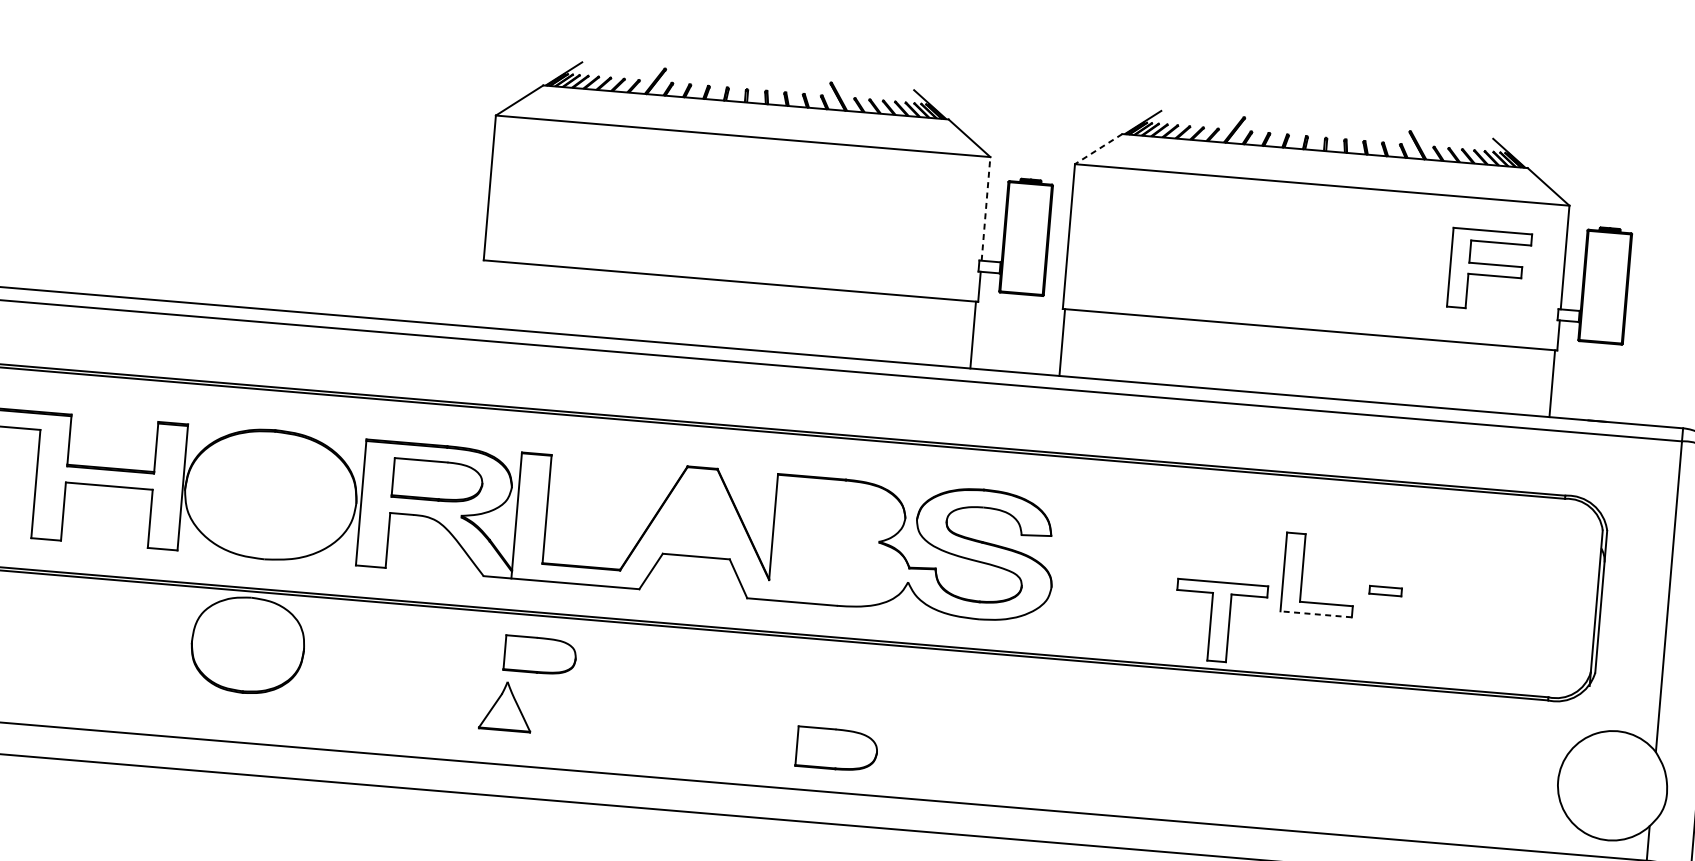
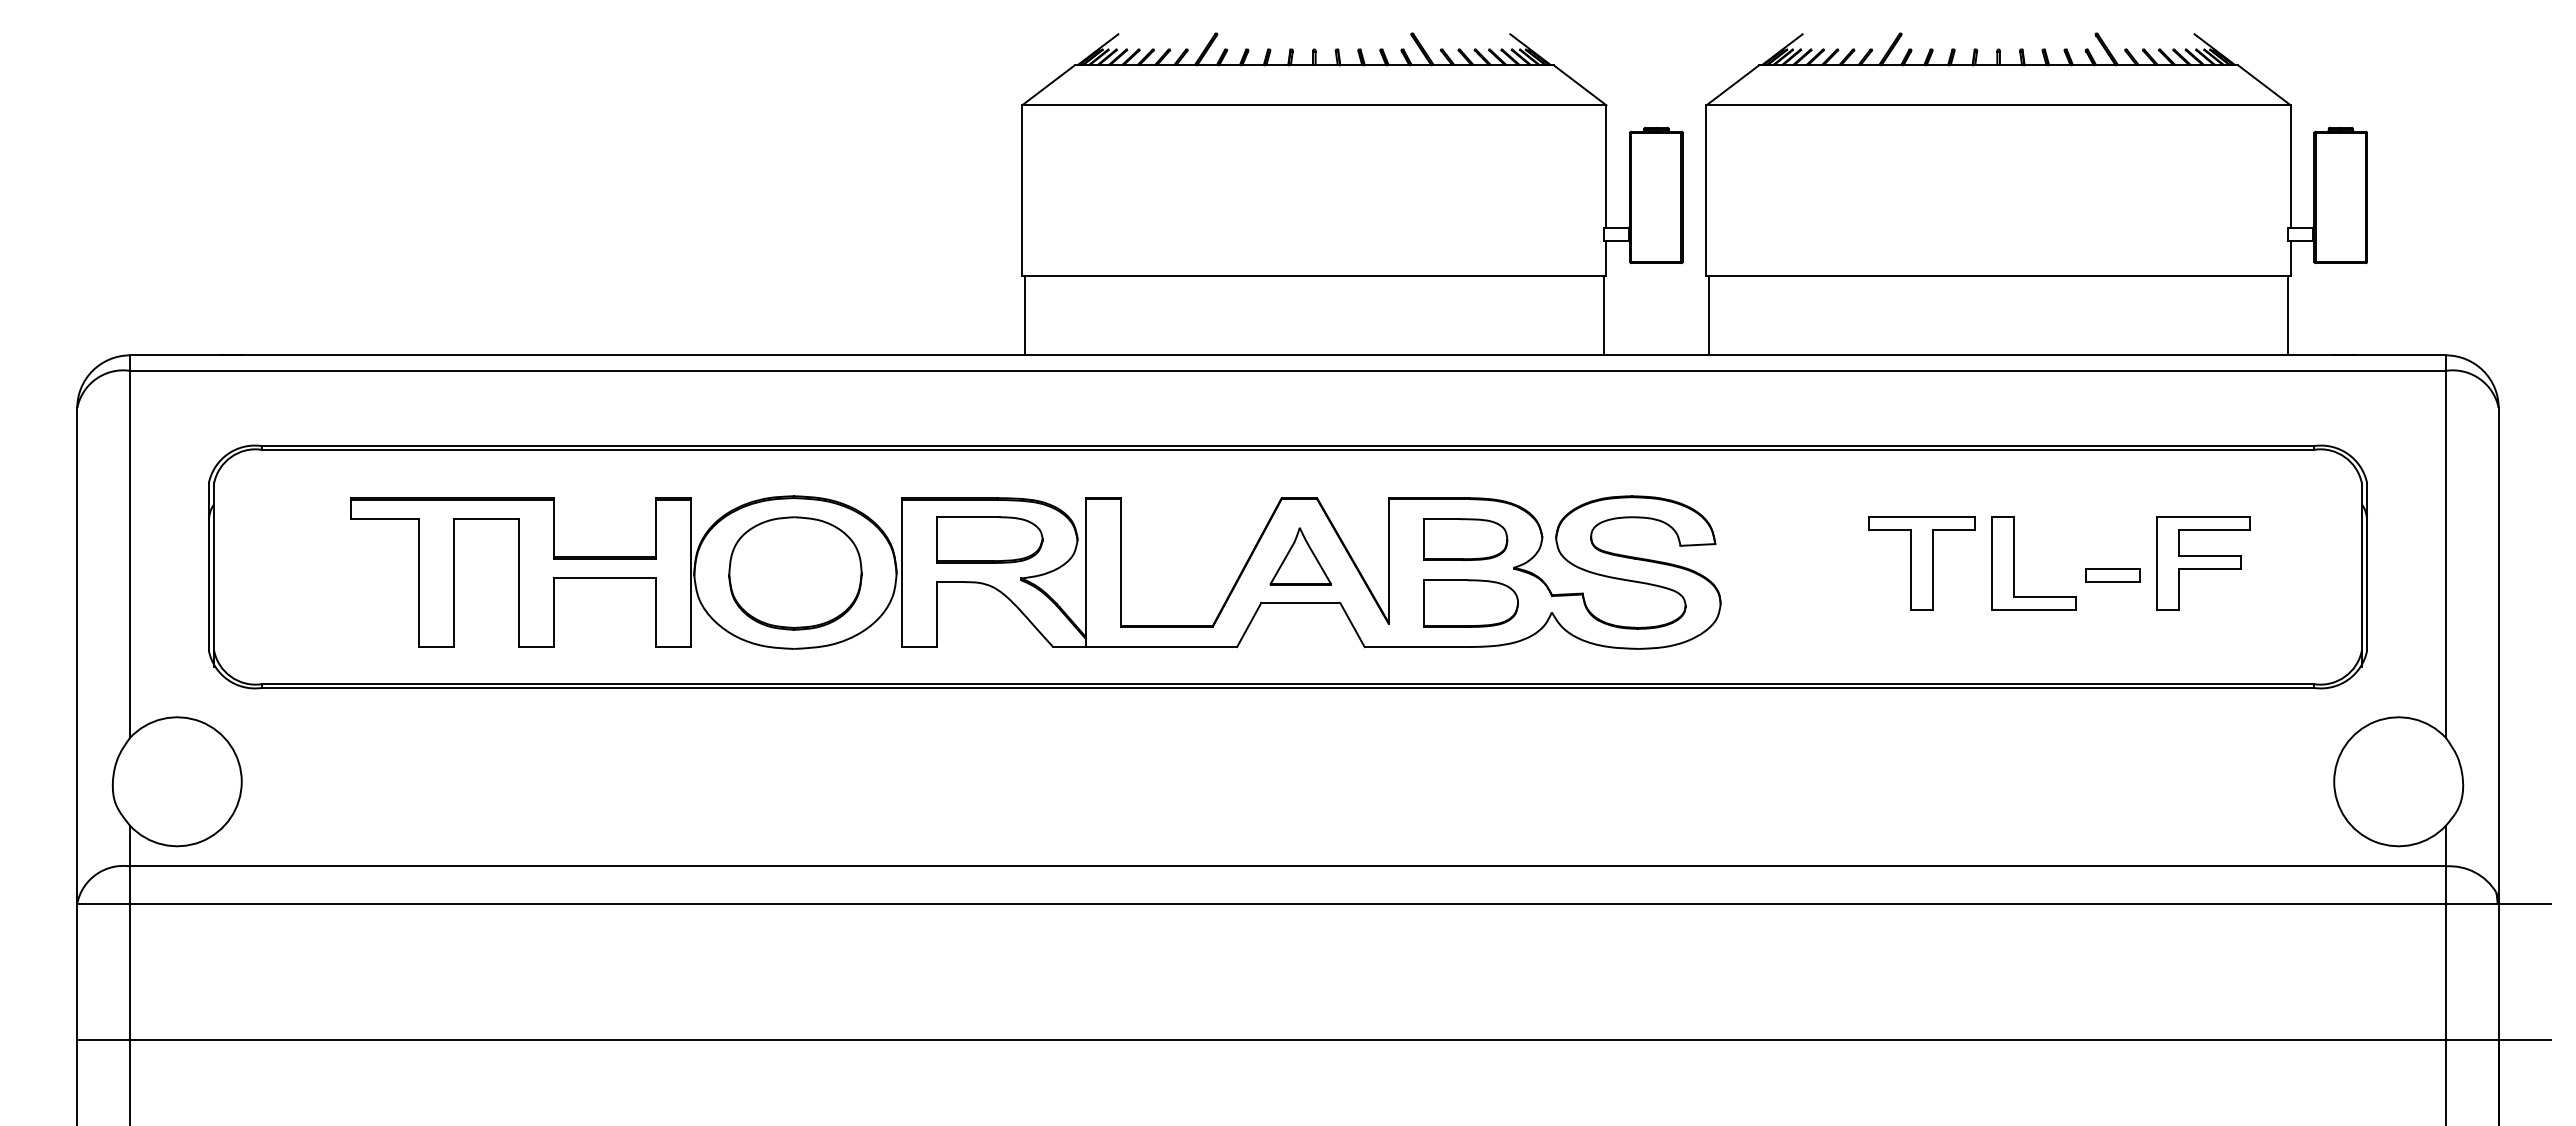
line: (1098, 149) -> (1732, 85), dashed -> solid
line: (986, 208) -> (1606, 166), dashed -> solid
part: (1489, 270) -> (2203, 563), moved
line: (482, 293) -> (1024, 315), added
part: (1385, 590) -> (2112, 575), size x1.43
line: (1315, 614) -> (2033, 609), dashed -> solid
part: (1219, 622) -> (1921, 563), moved
part: (248, 645) -> (795, 573), moved
part: (540, 655) -> (1465, 539), moved
part: (506, 706) -> (1300, 556), moved
part: (836, 749) -> (1470, 603), moved

